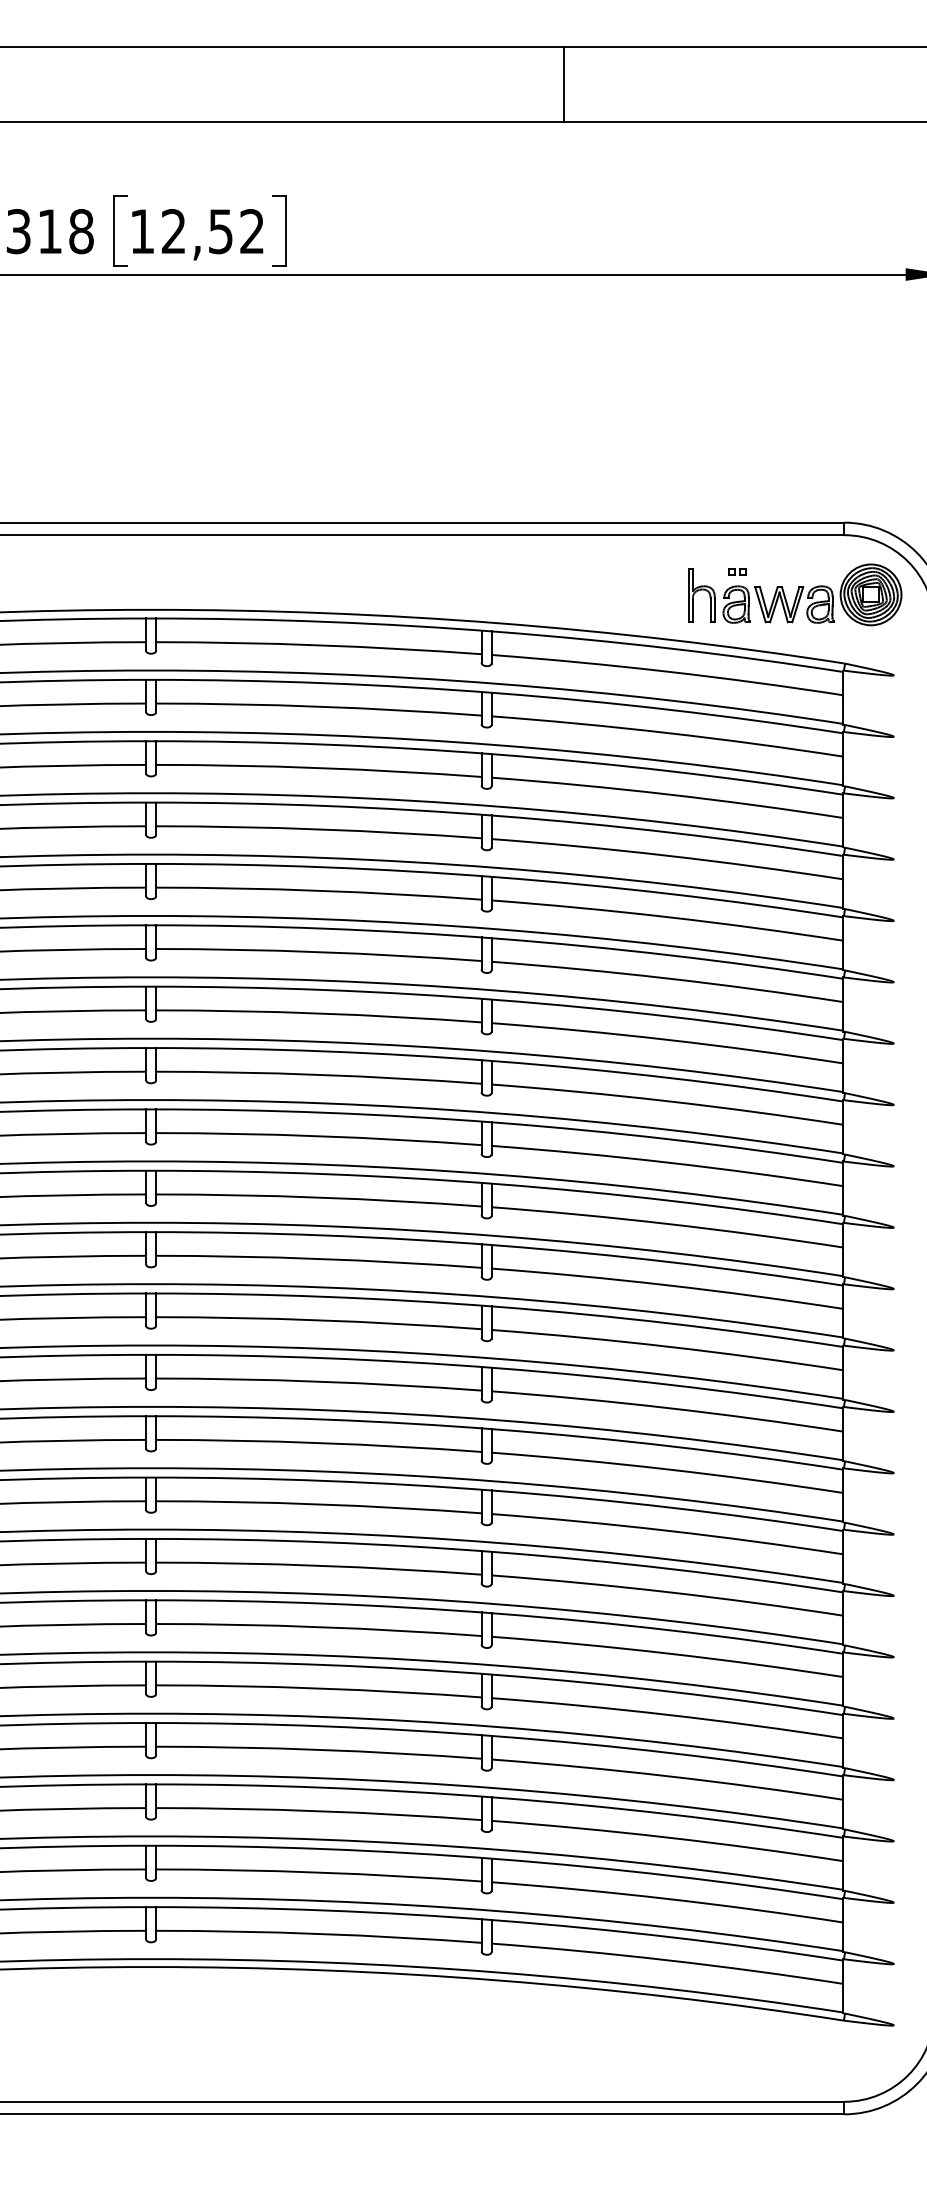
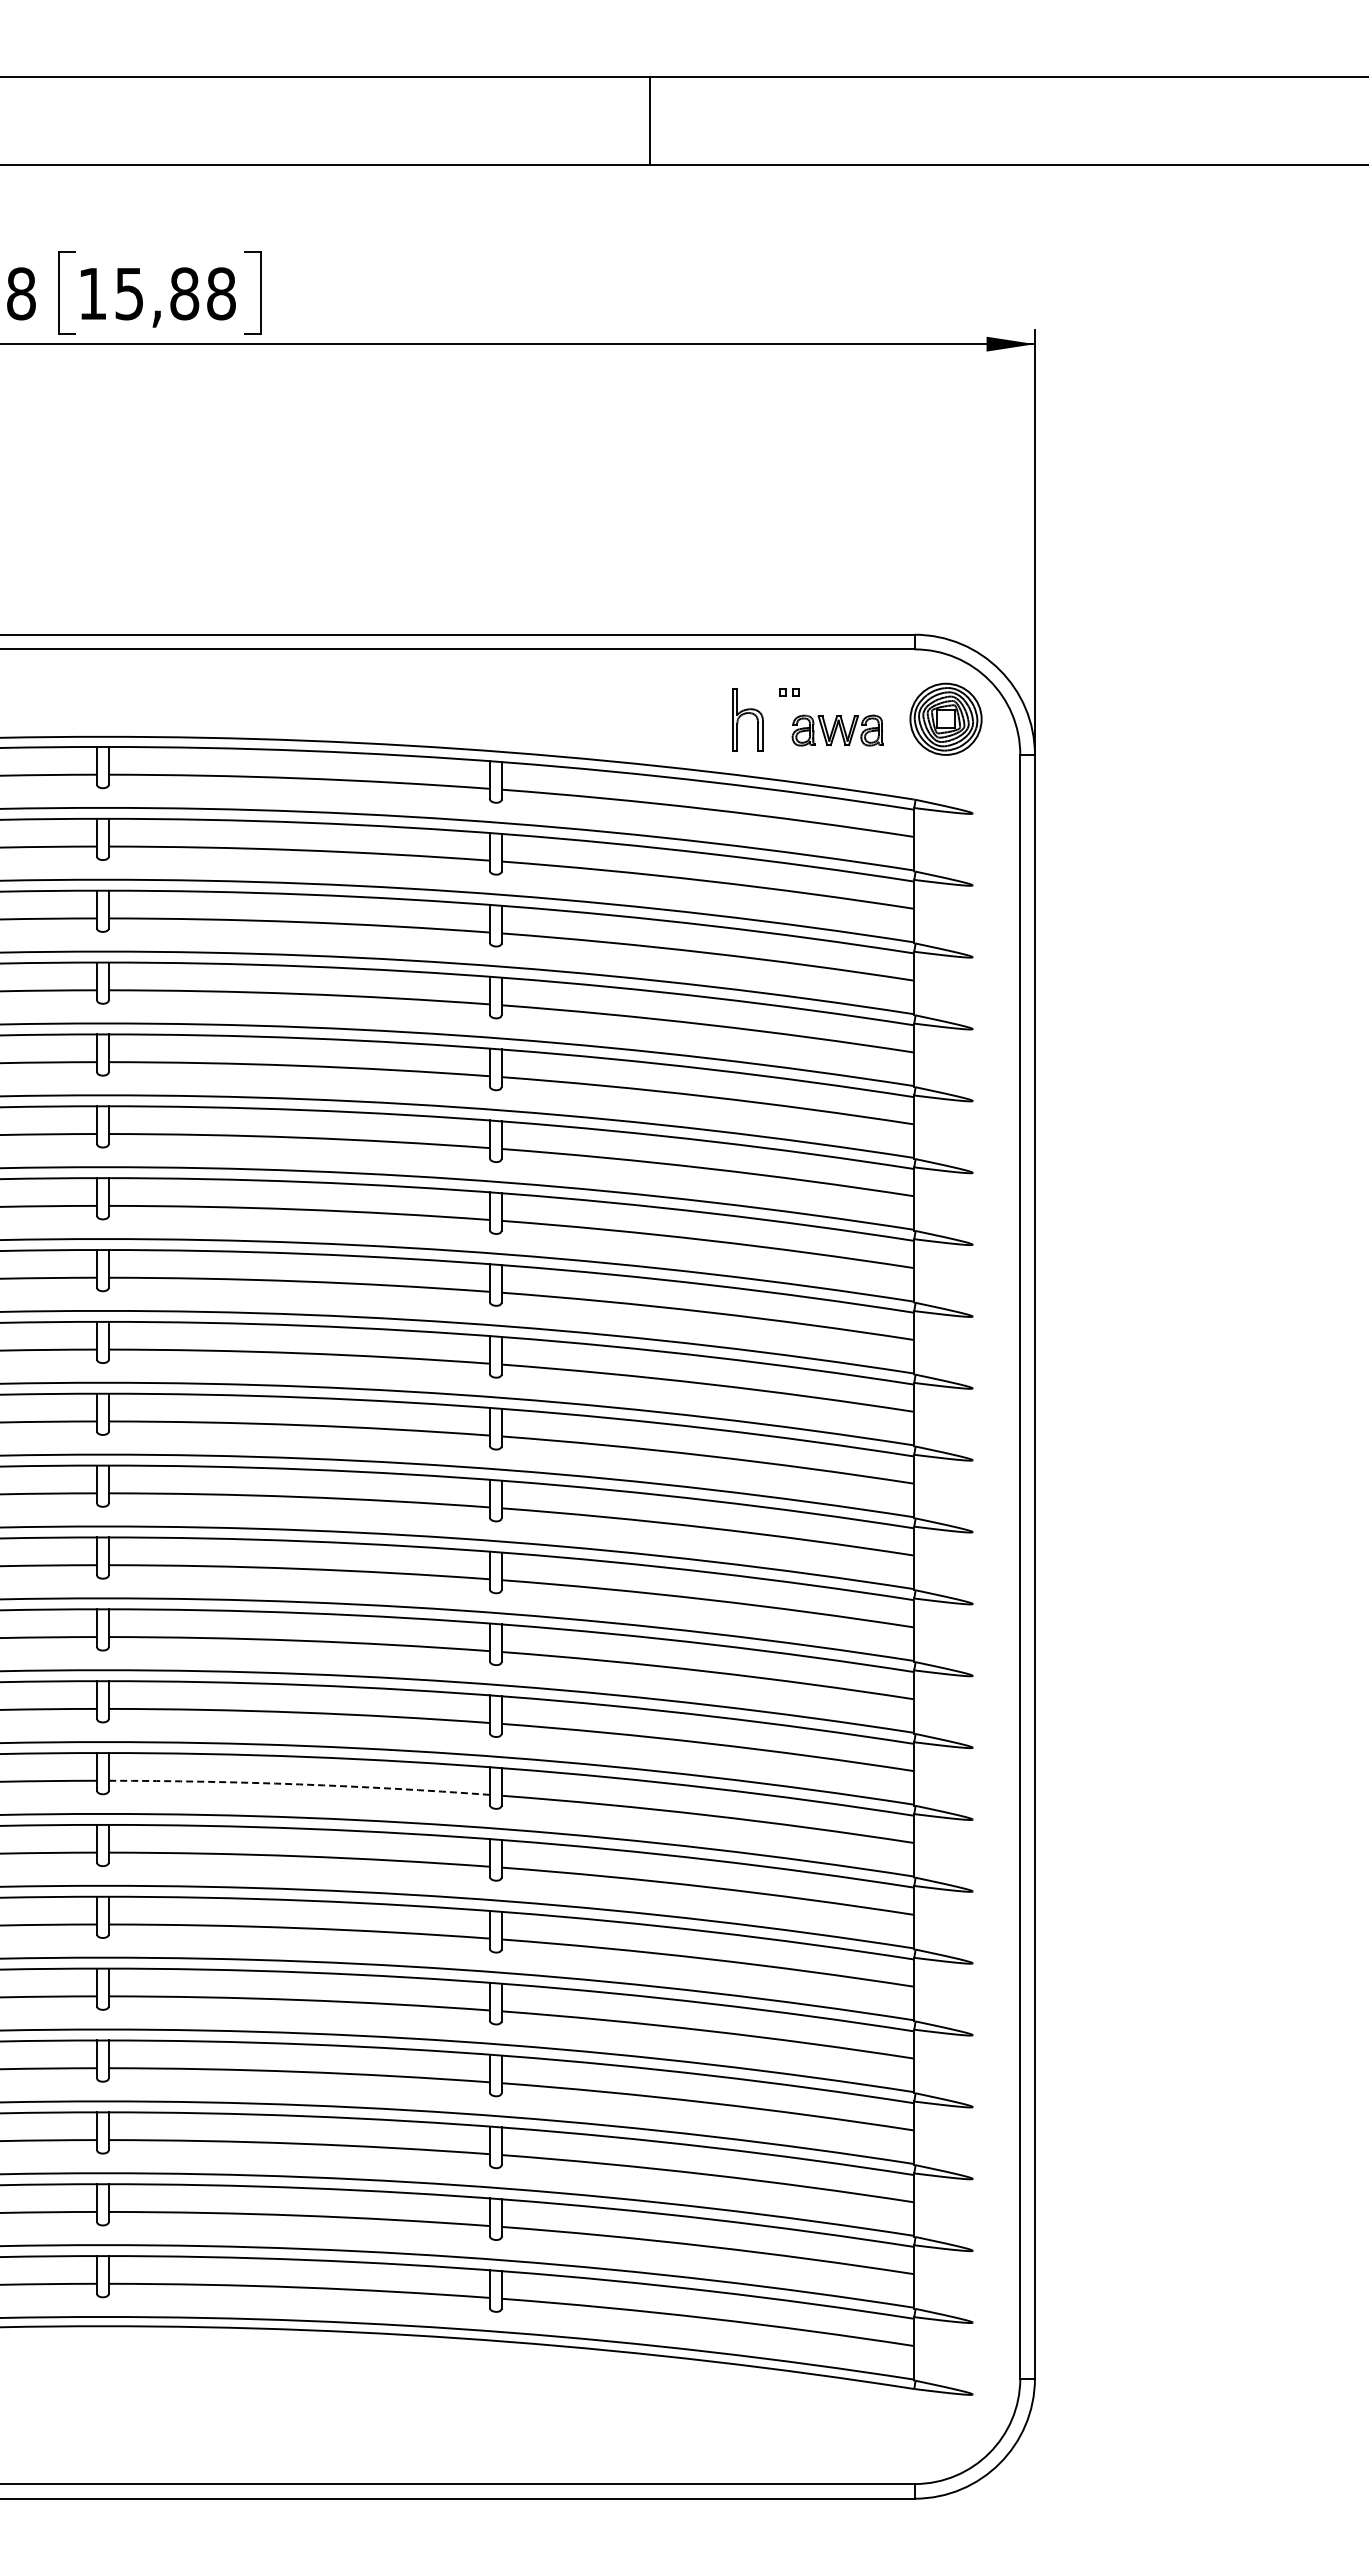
line: (564, 84) -> (650, 121), moved
text: (213, 231) -> (175, 293), 12,52 -> 15,88
part: (778, 604) -> (837, 730), size x0.7
arc: (318, 1504) -> (299, 1784), solid -> dashed

